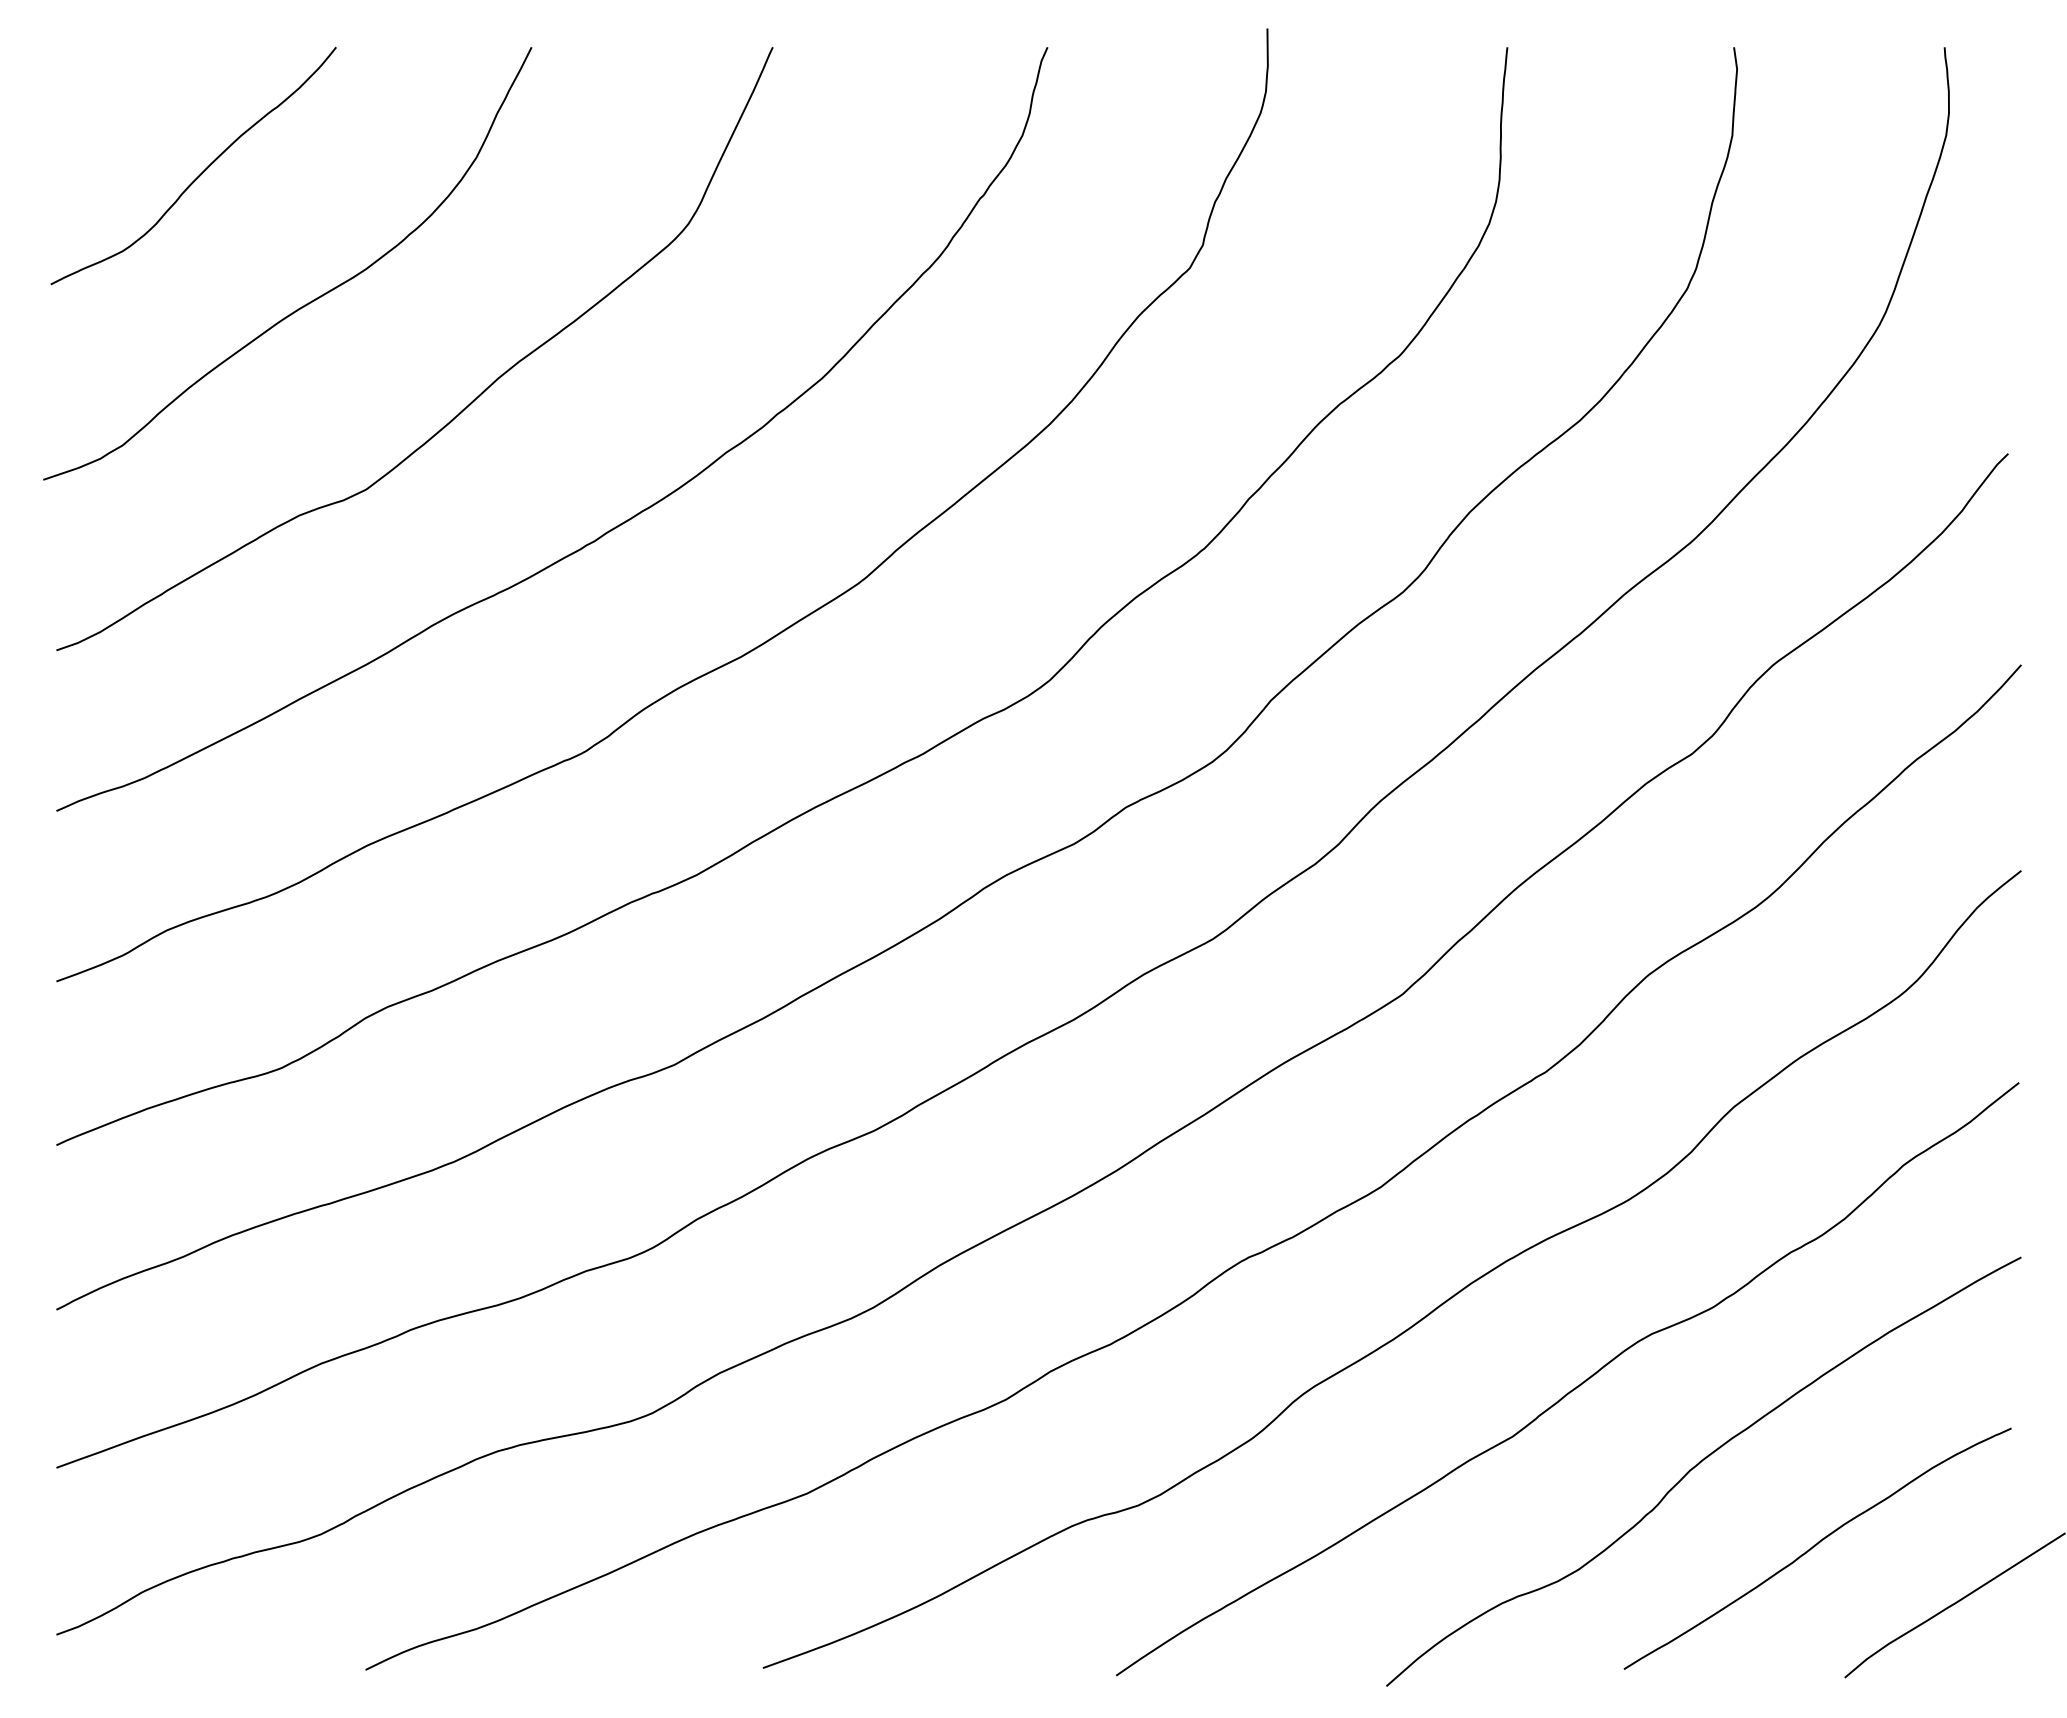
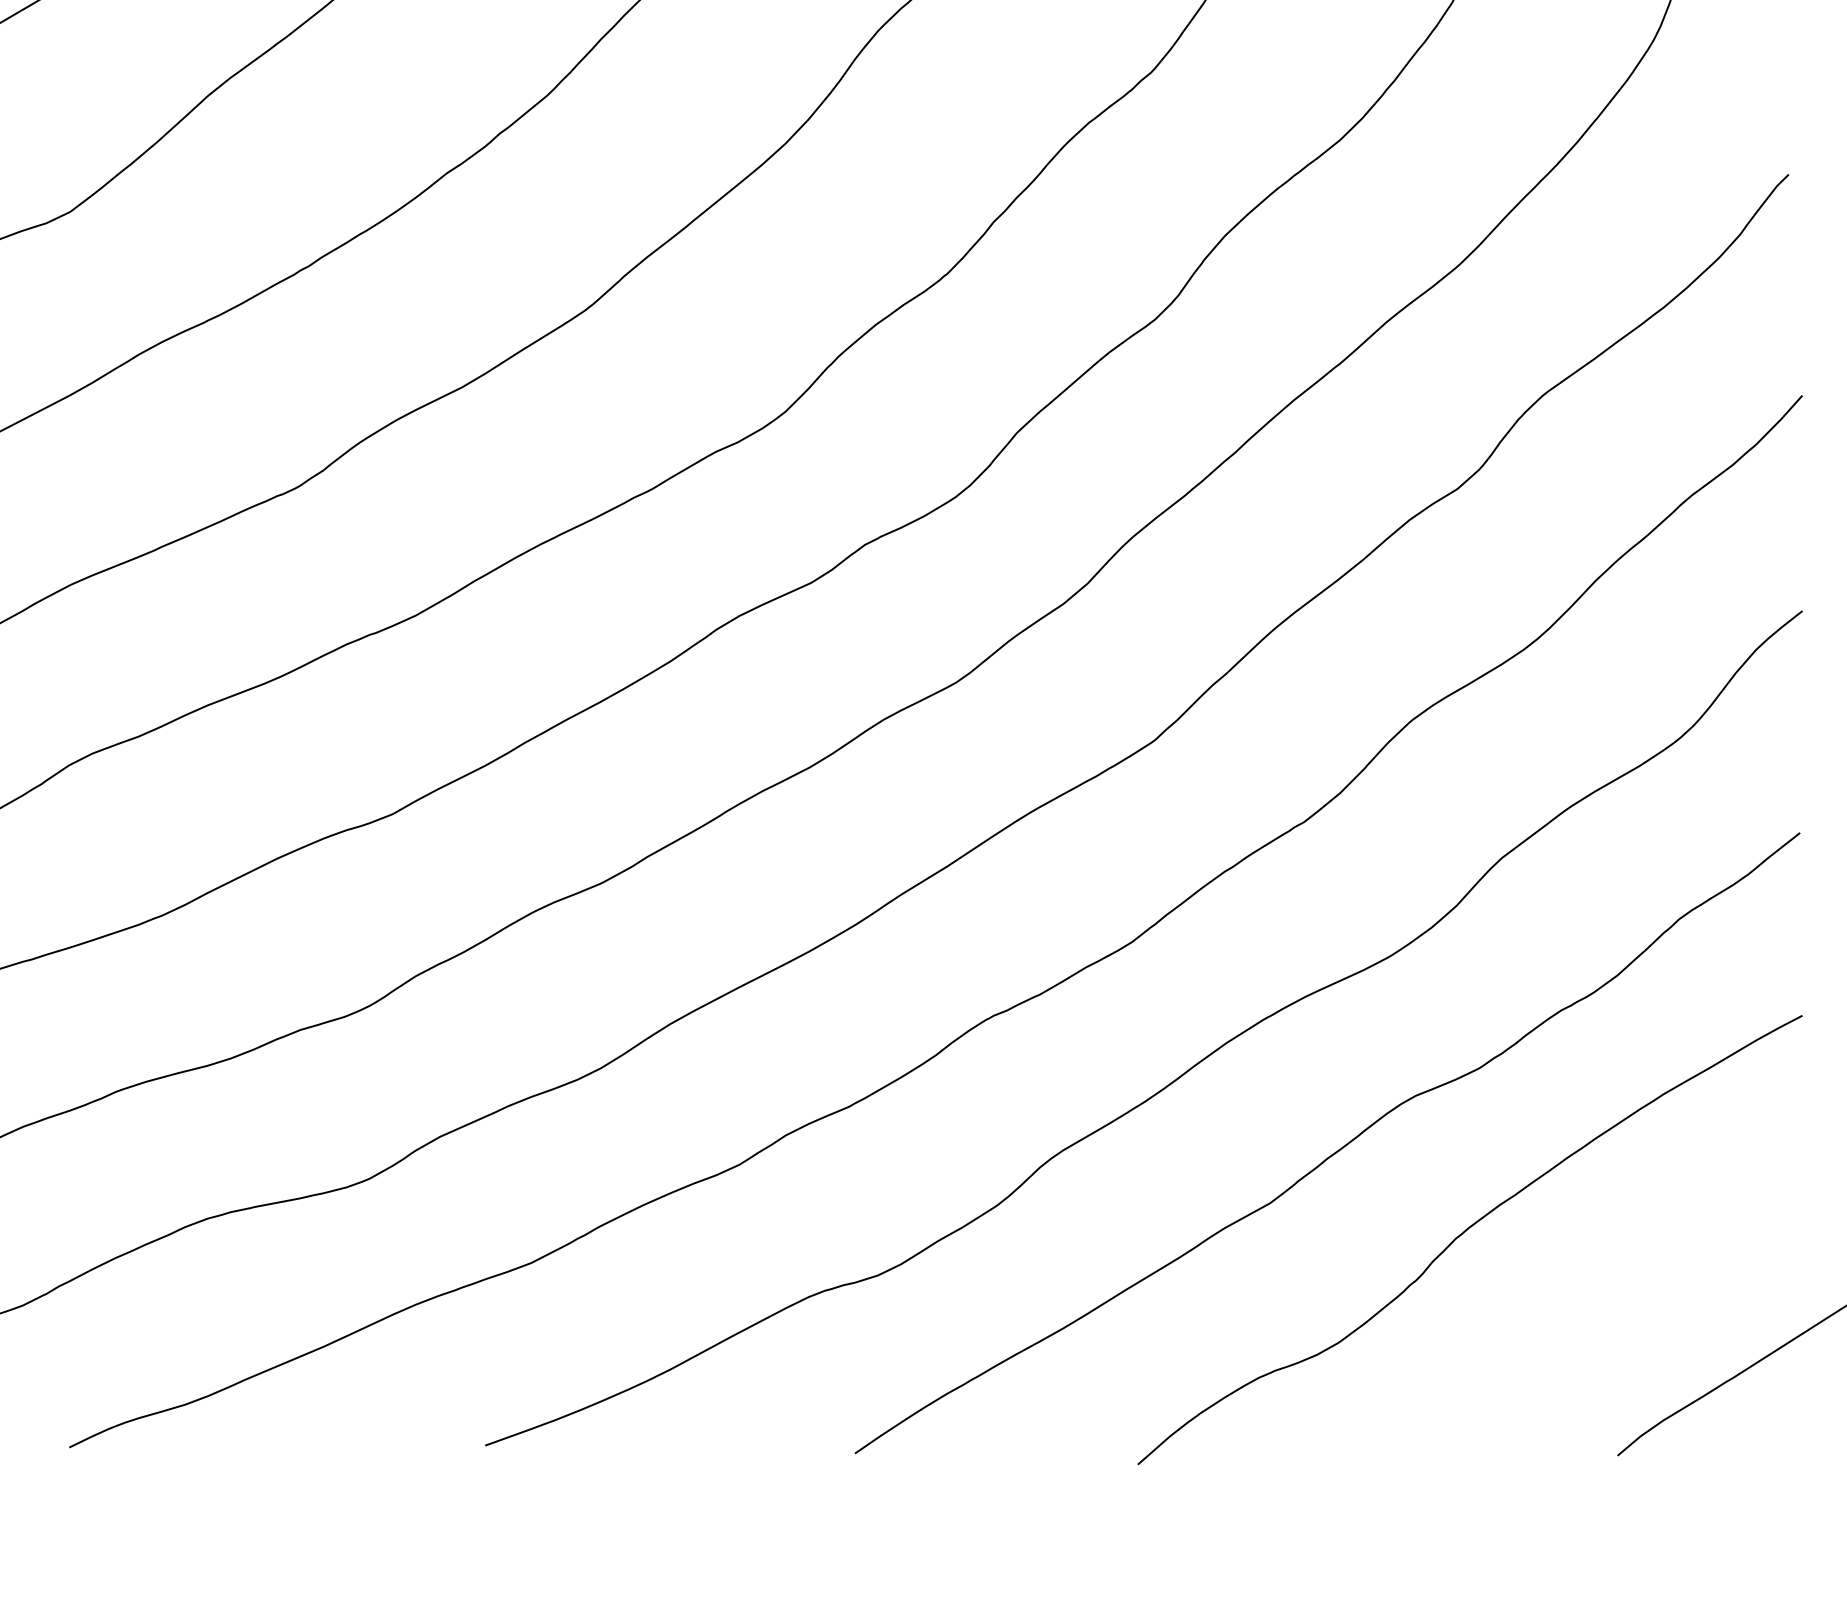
curve: (1815, 1546) -> (1586, 1318), removed

